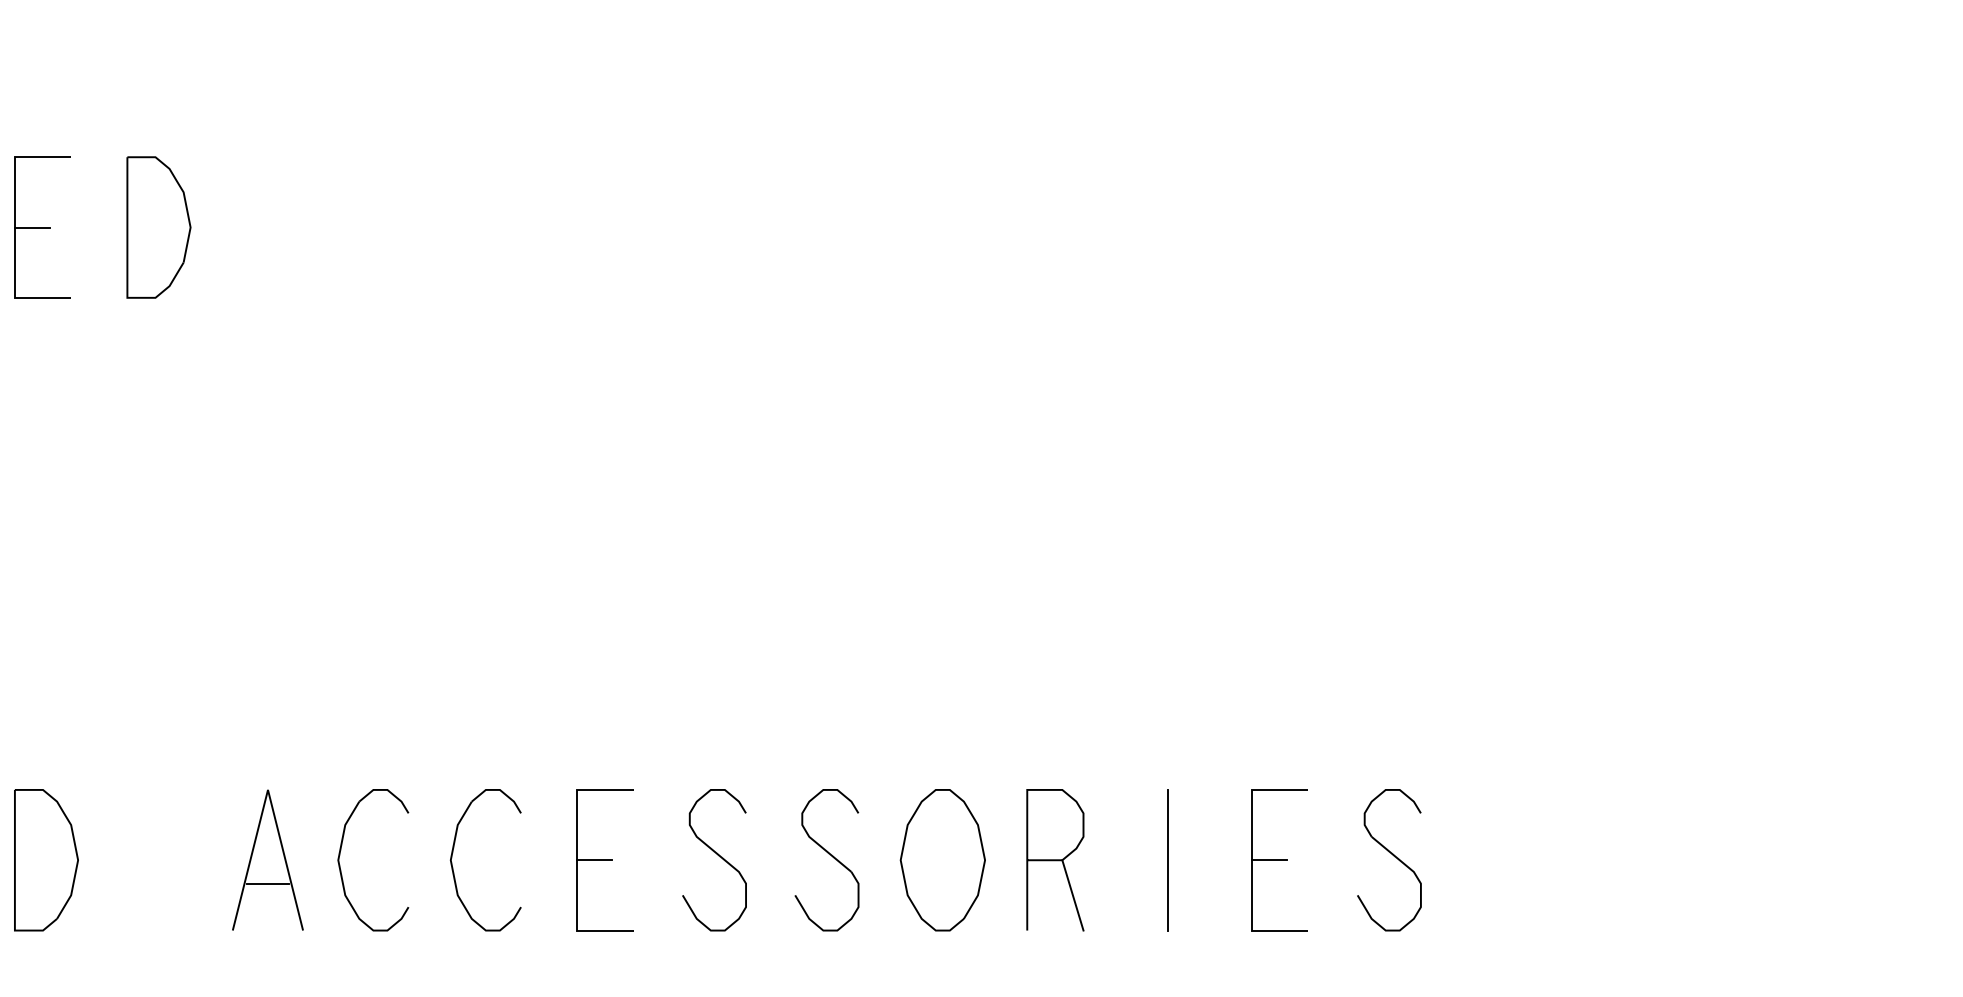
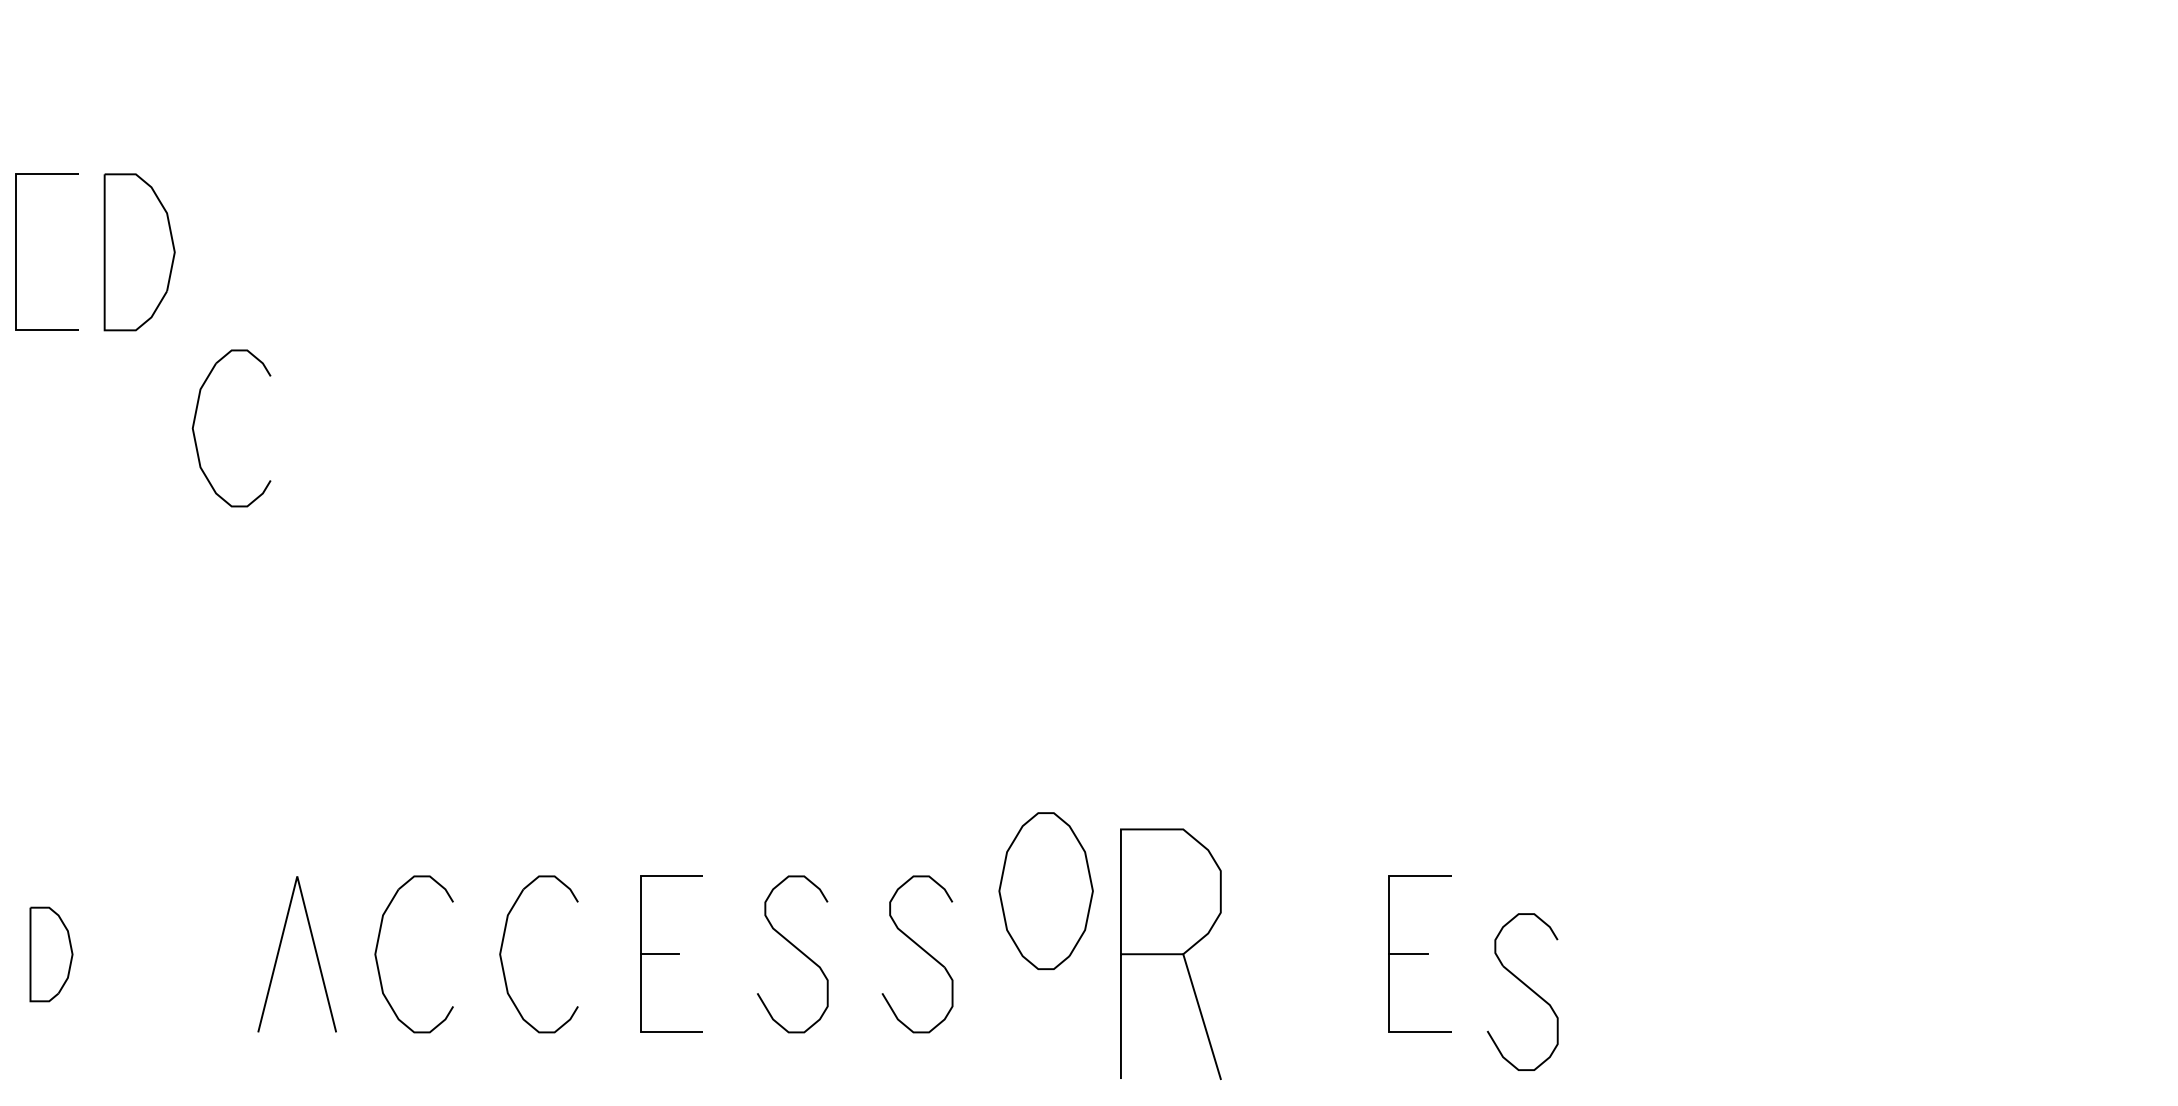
line: (32, 227) -> (35, 252), removed
part: (158, 227) -> (139, 252), moved
part: (176, 393) -> (195, 436), added
line: (1167, 859) -> (1295, 953), removed
part: (46, 860) -> (51, 954), size x0.6
part: (942, 860) -> (1045, 891), moved
part: (1055, 860) -> (1171, 954), size x1.6
part: (1389, 860) -> (1522, 992), moved
line: (267, 883) -> (296, 980), removed

